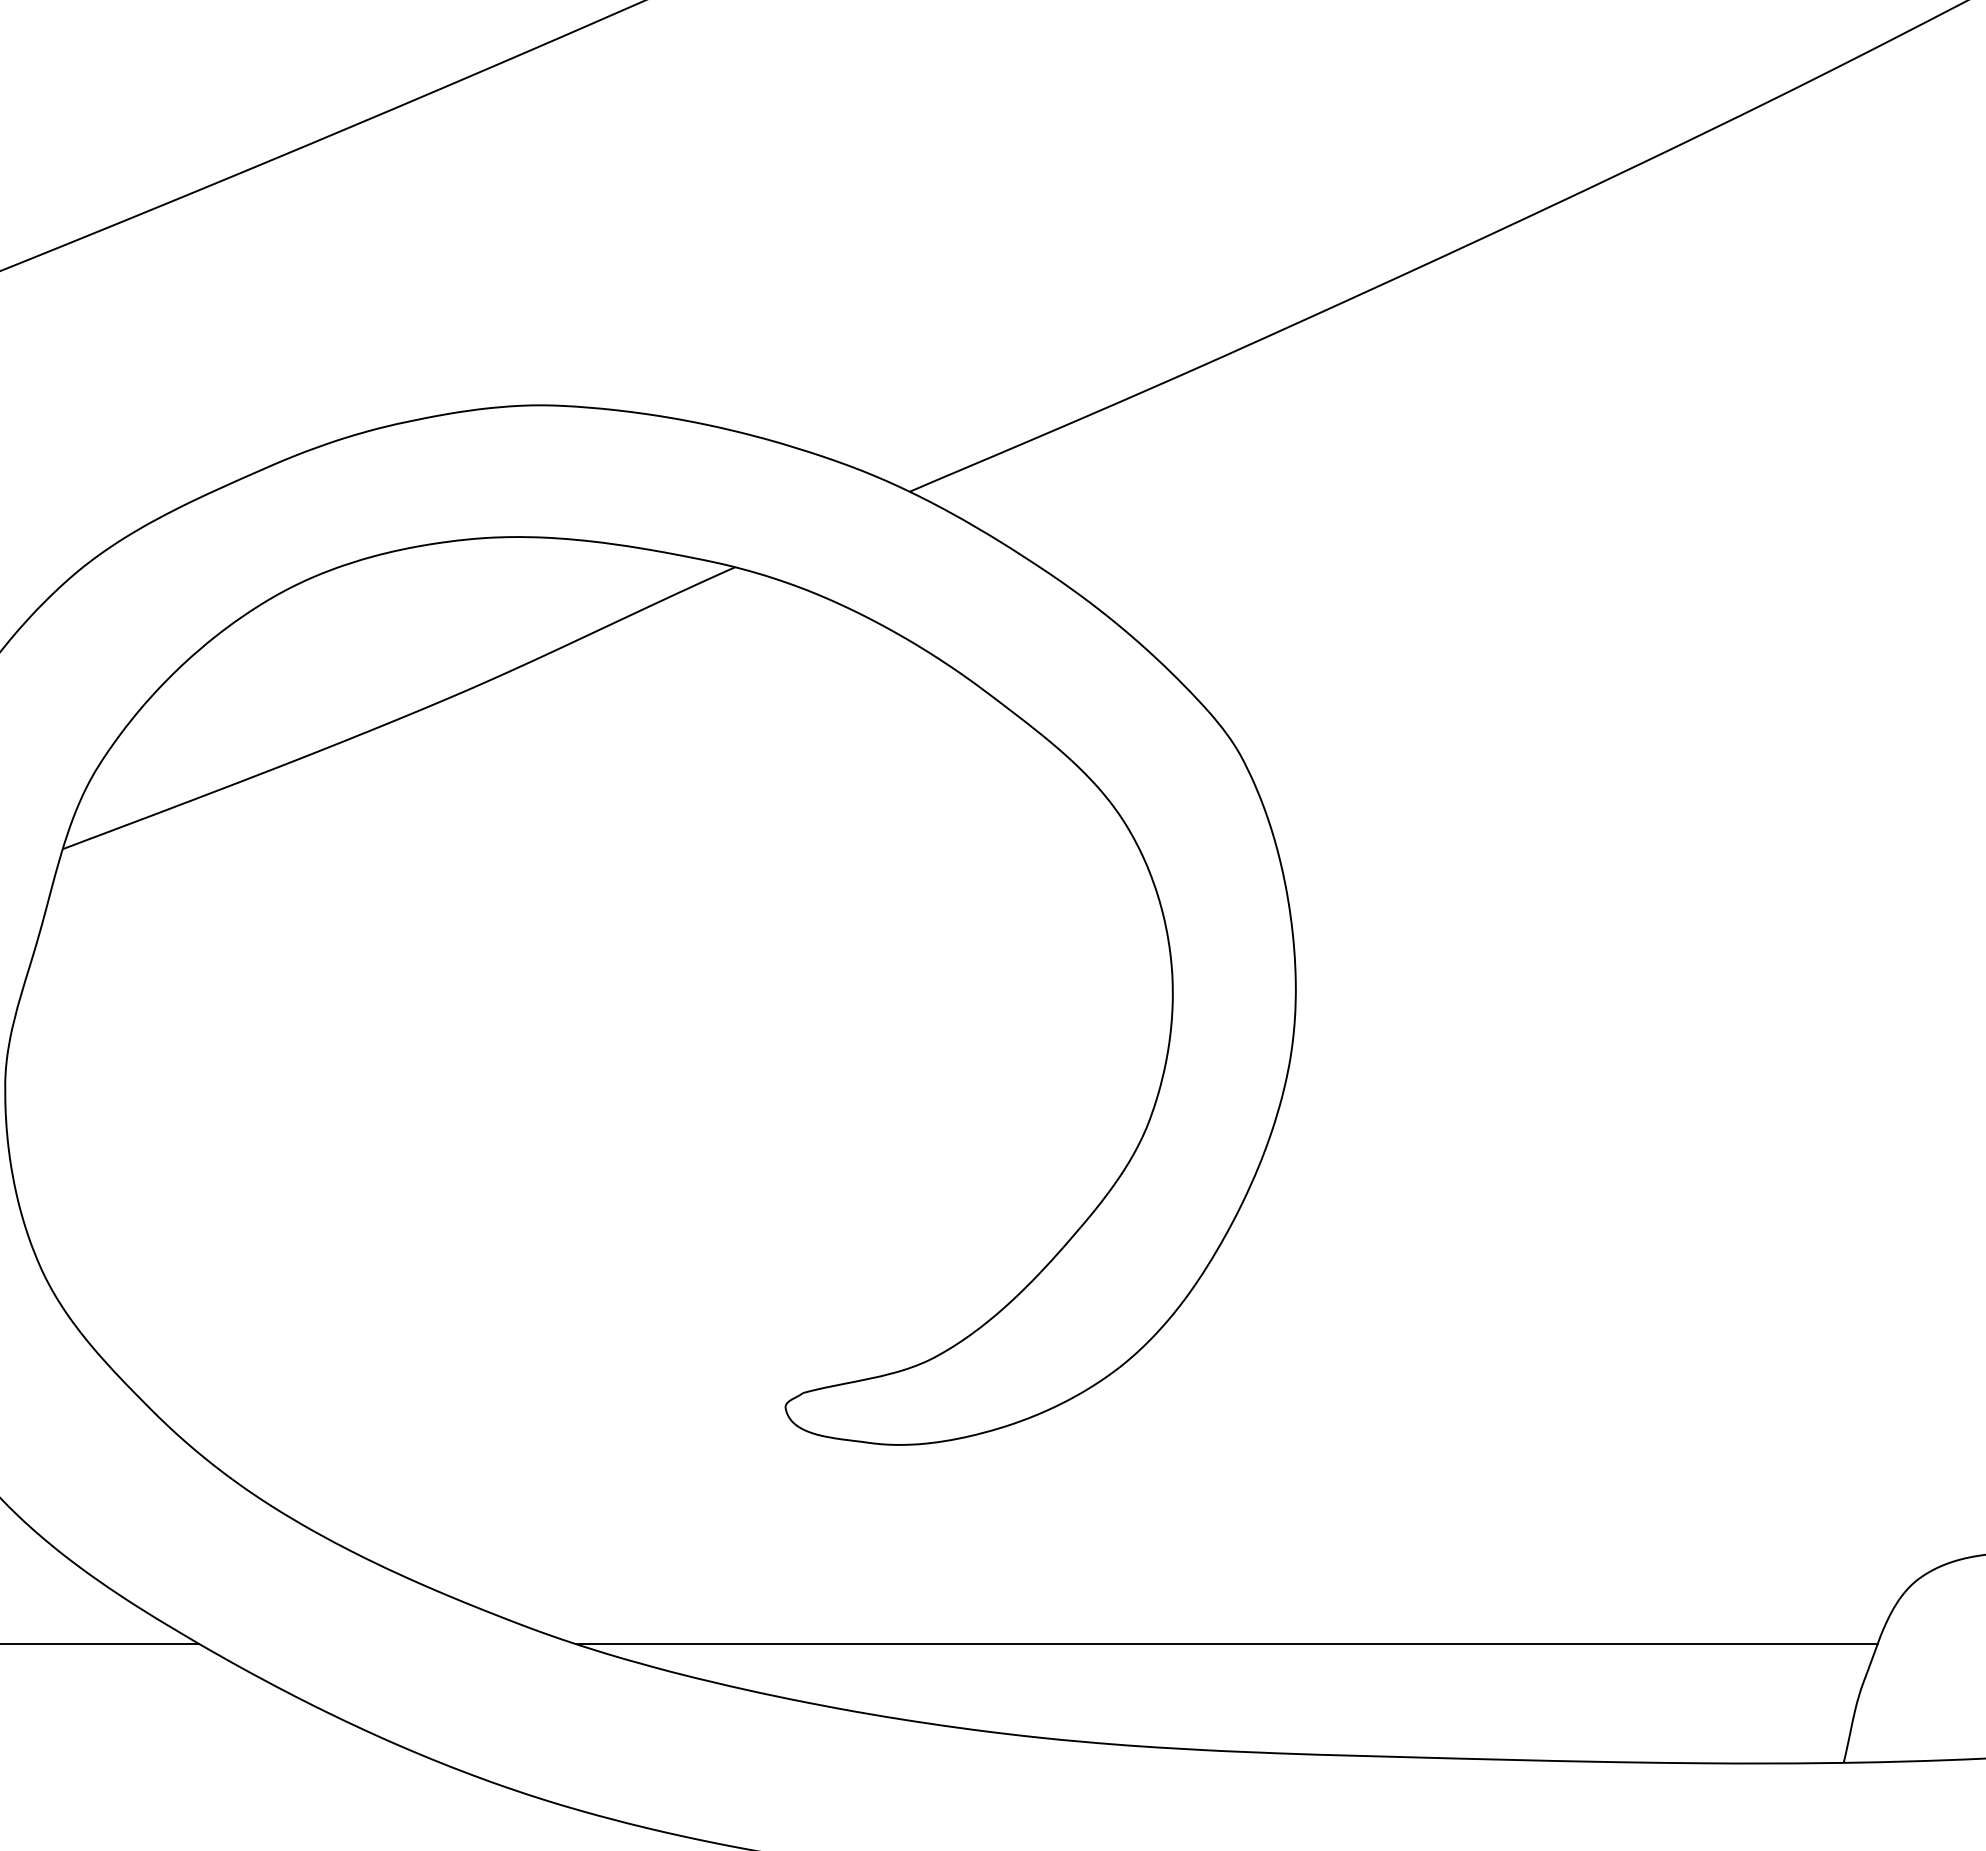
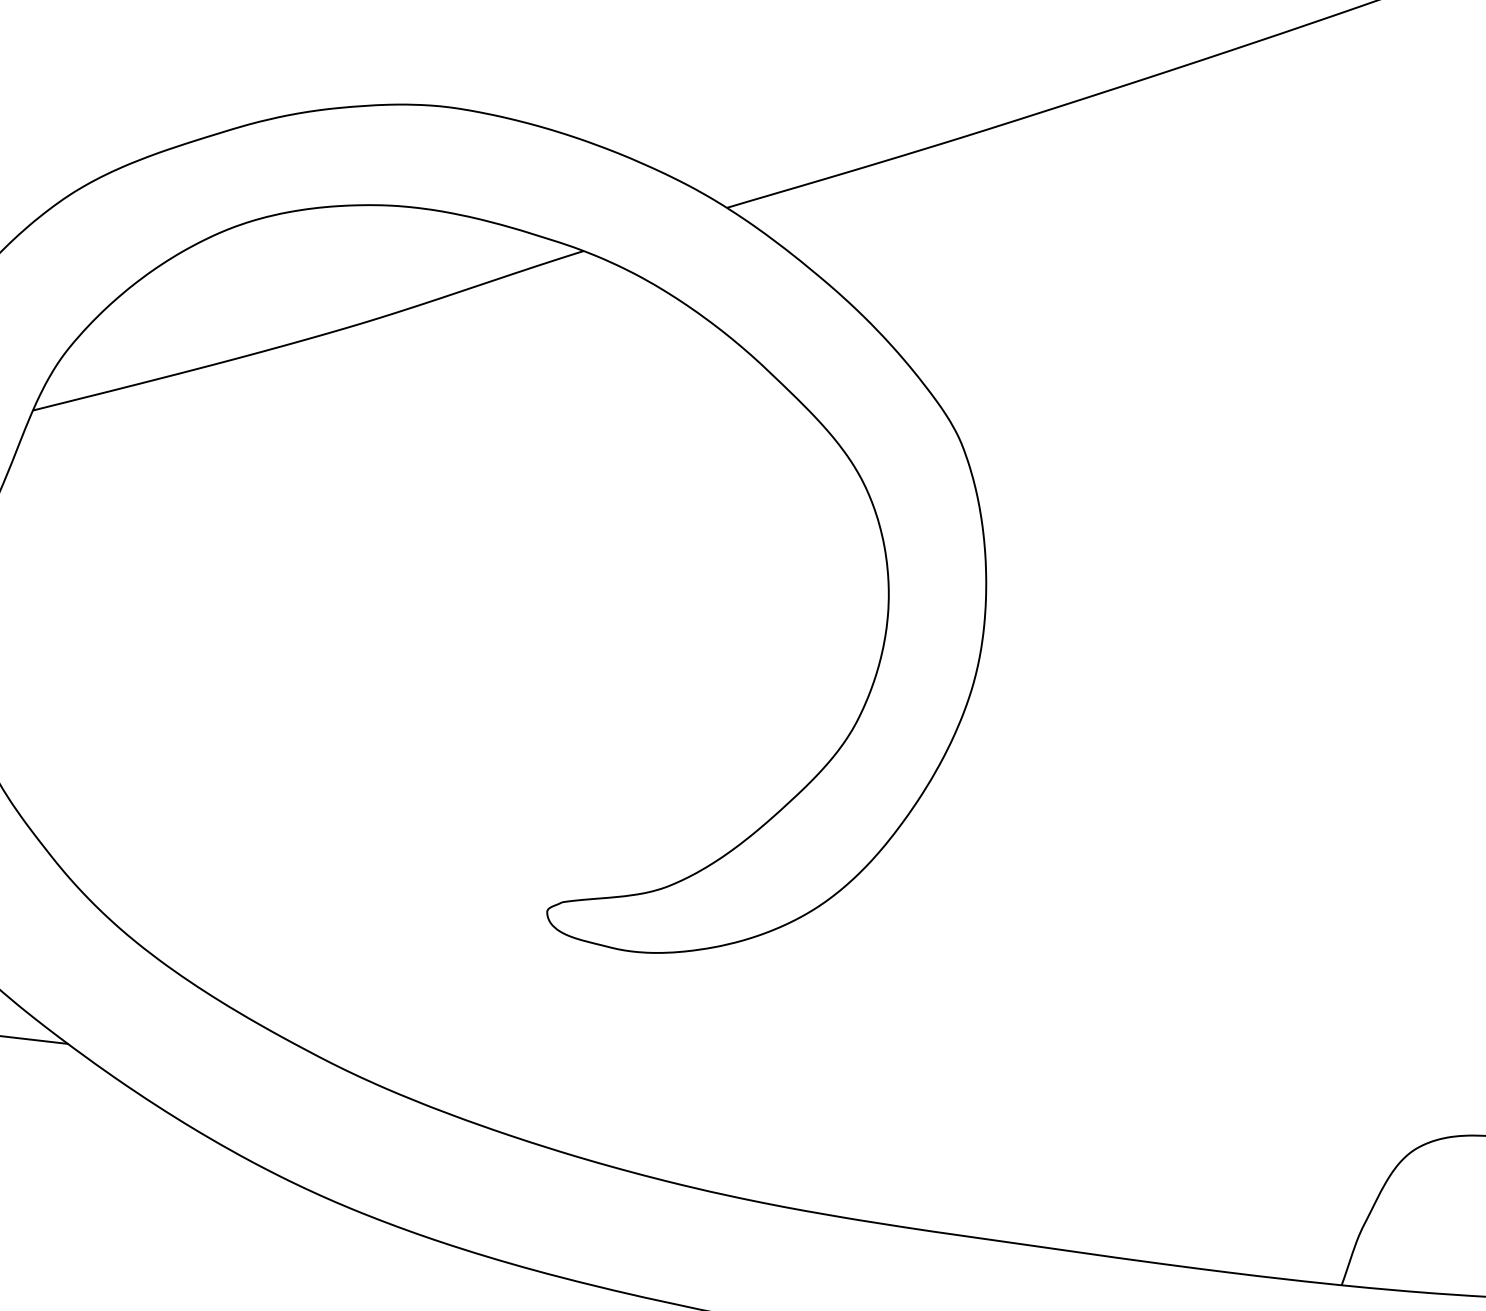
line: (1226, 1644) -> (870, 1137), removed

